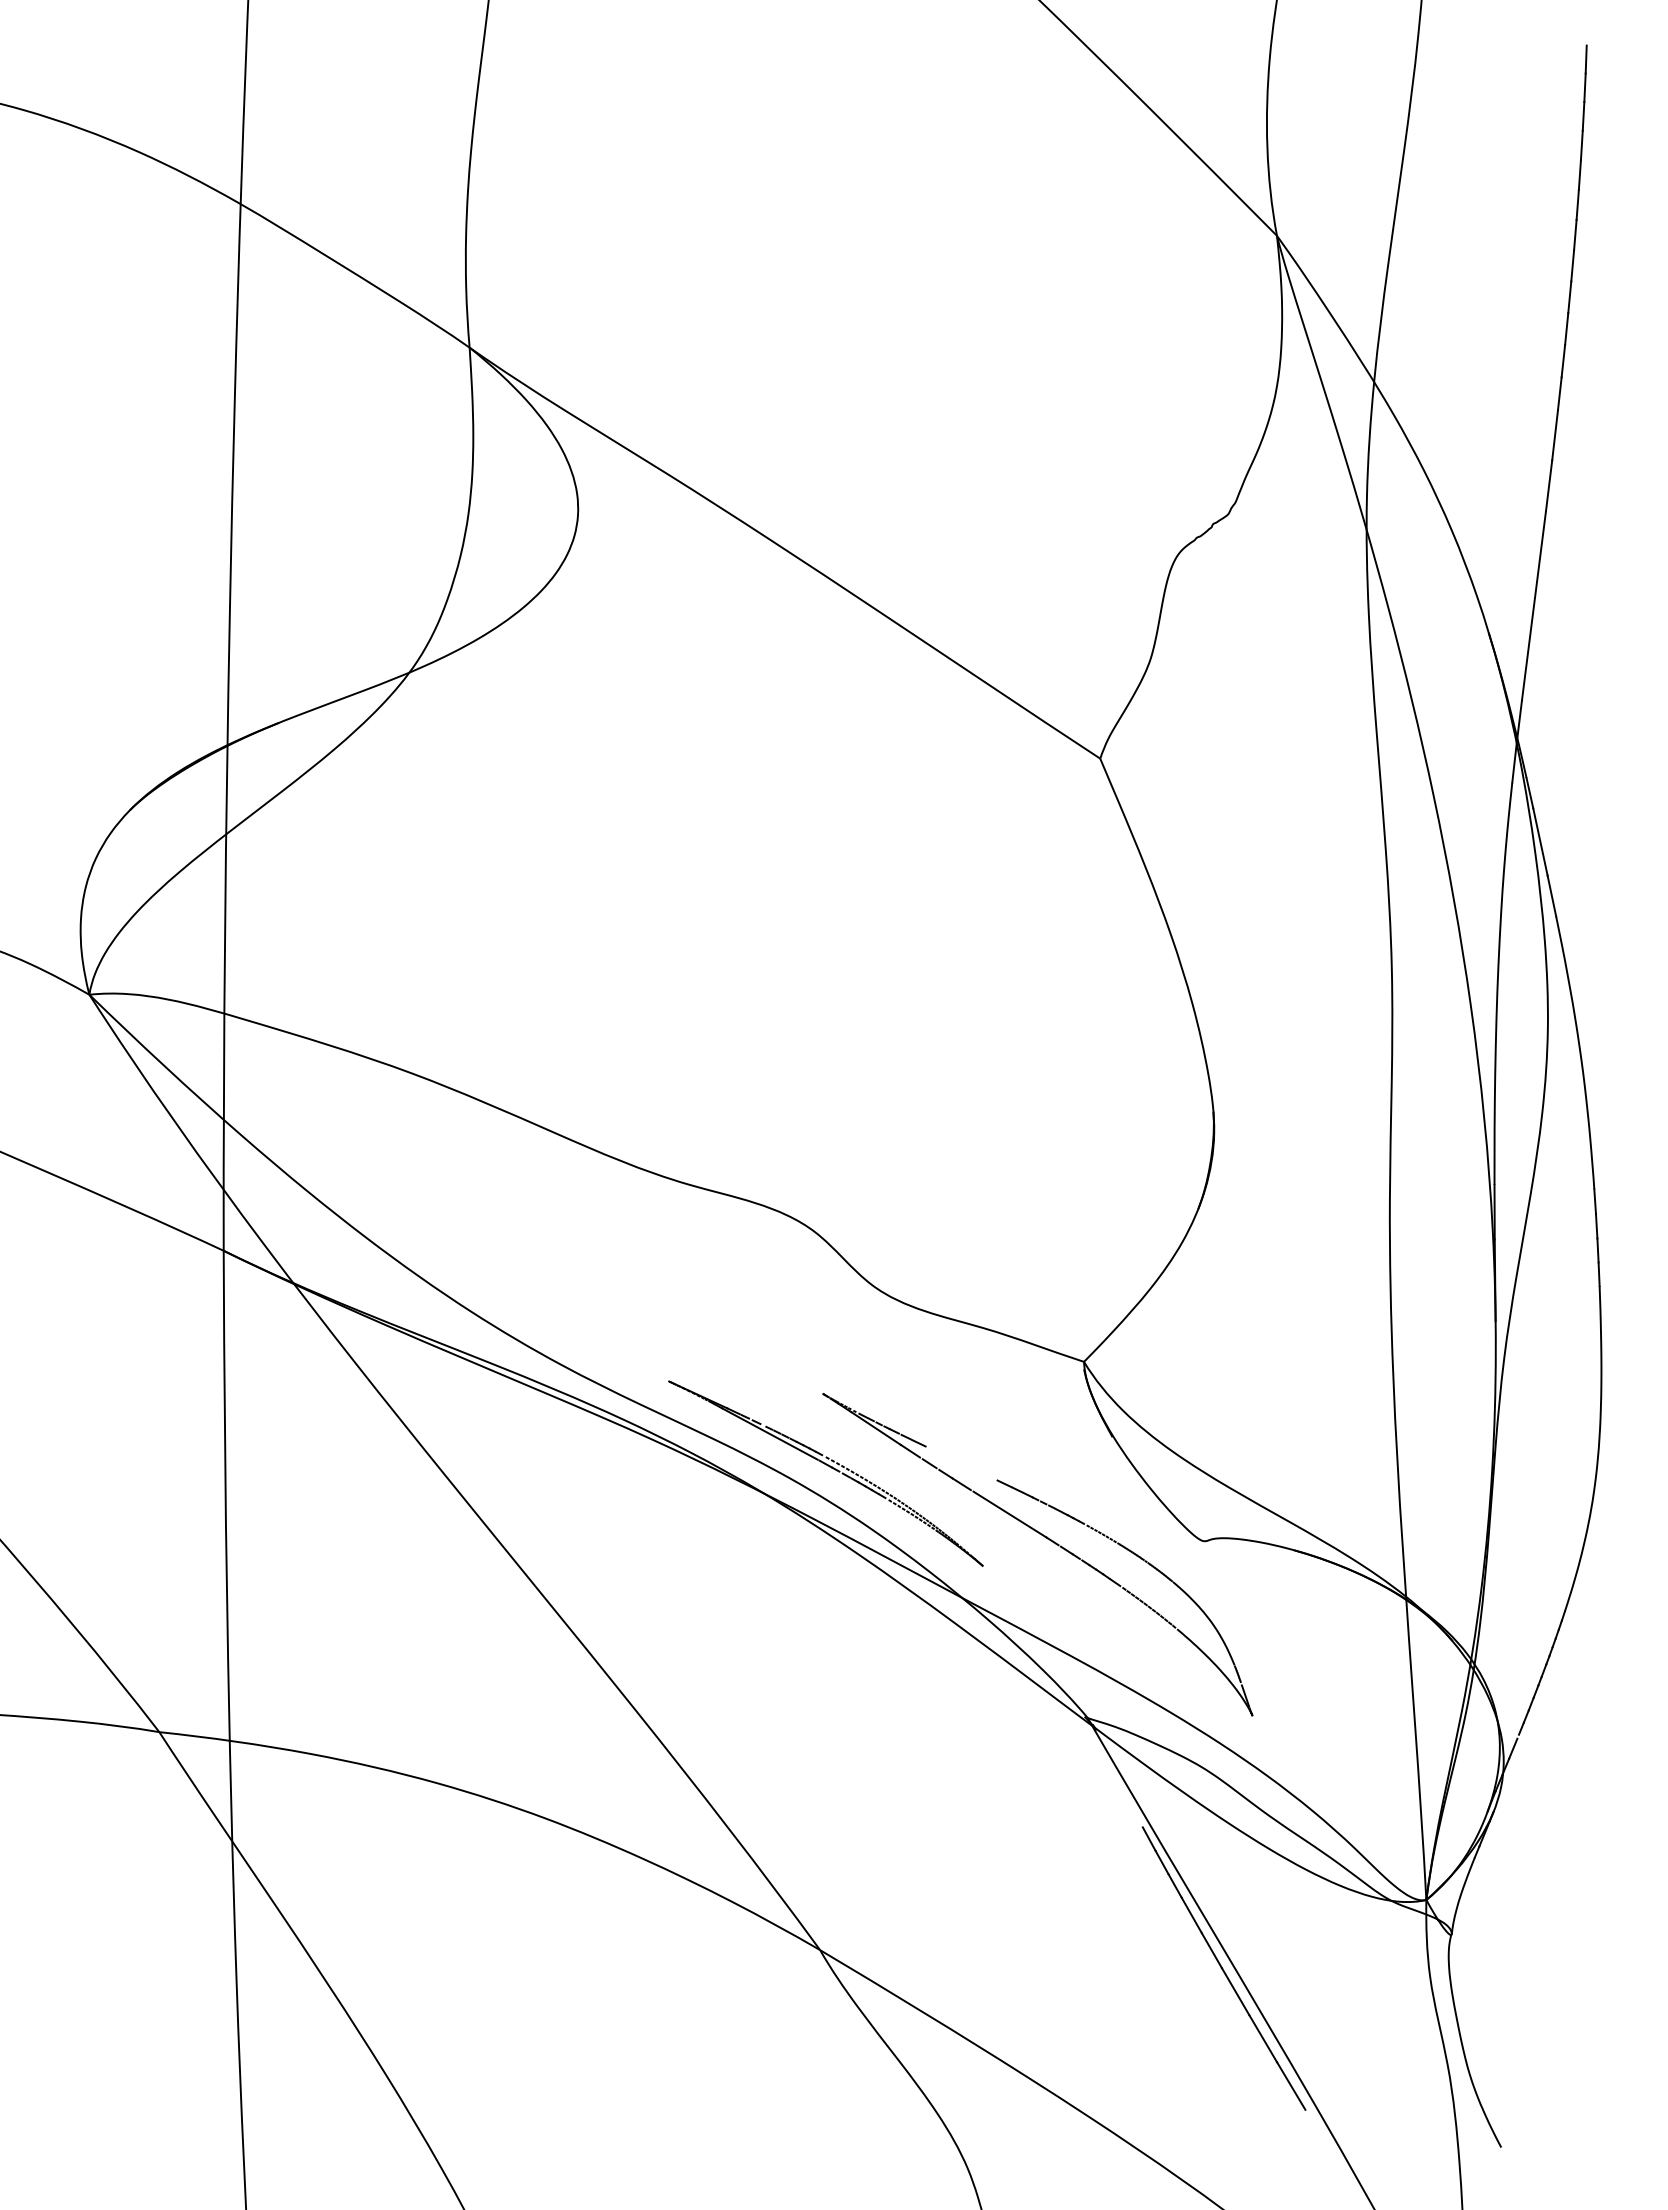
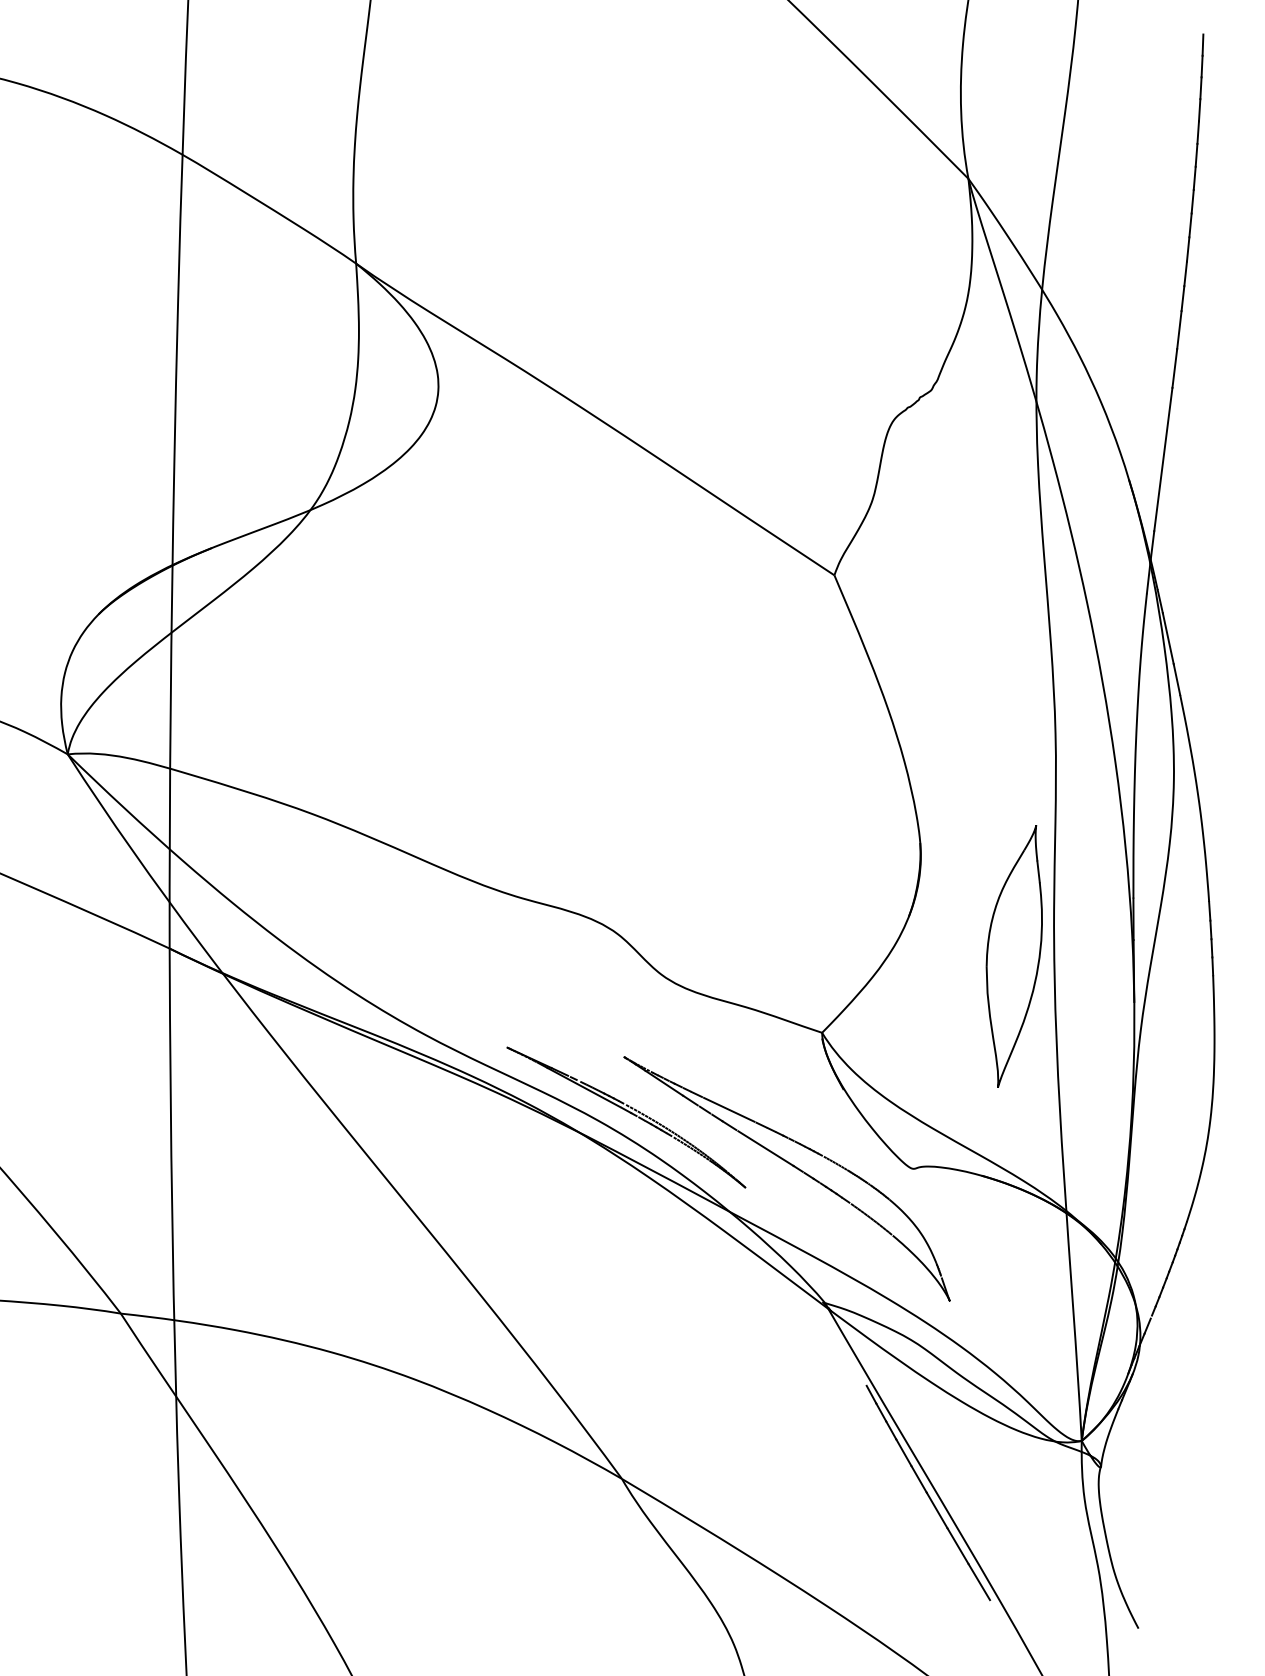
part: (1337, 1261) -> (1014, 956), added
line: (961, 1463) -> (729, 1109), added

